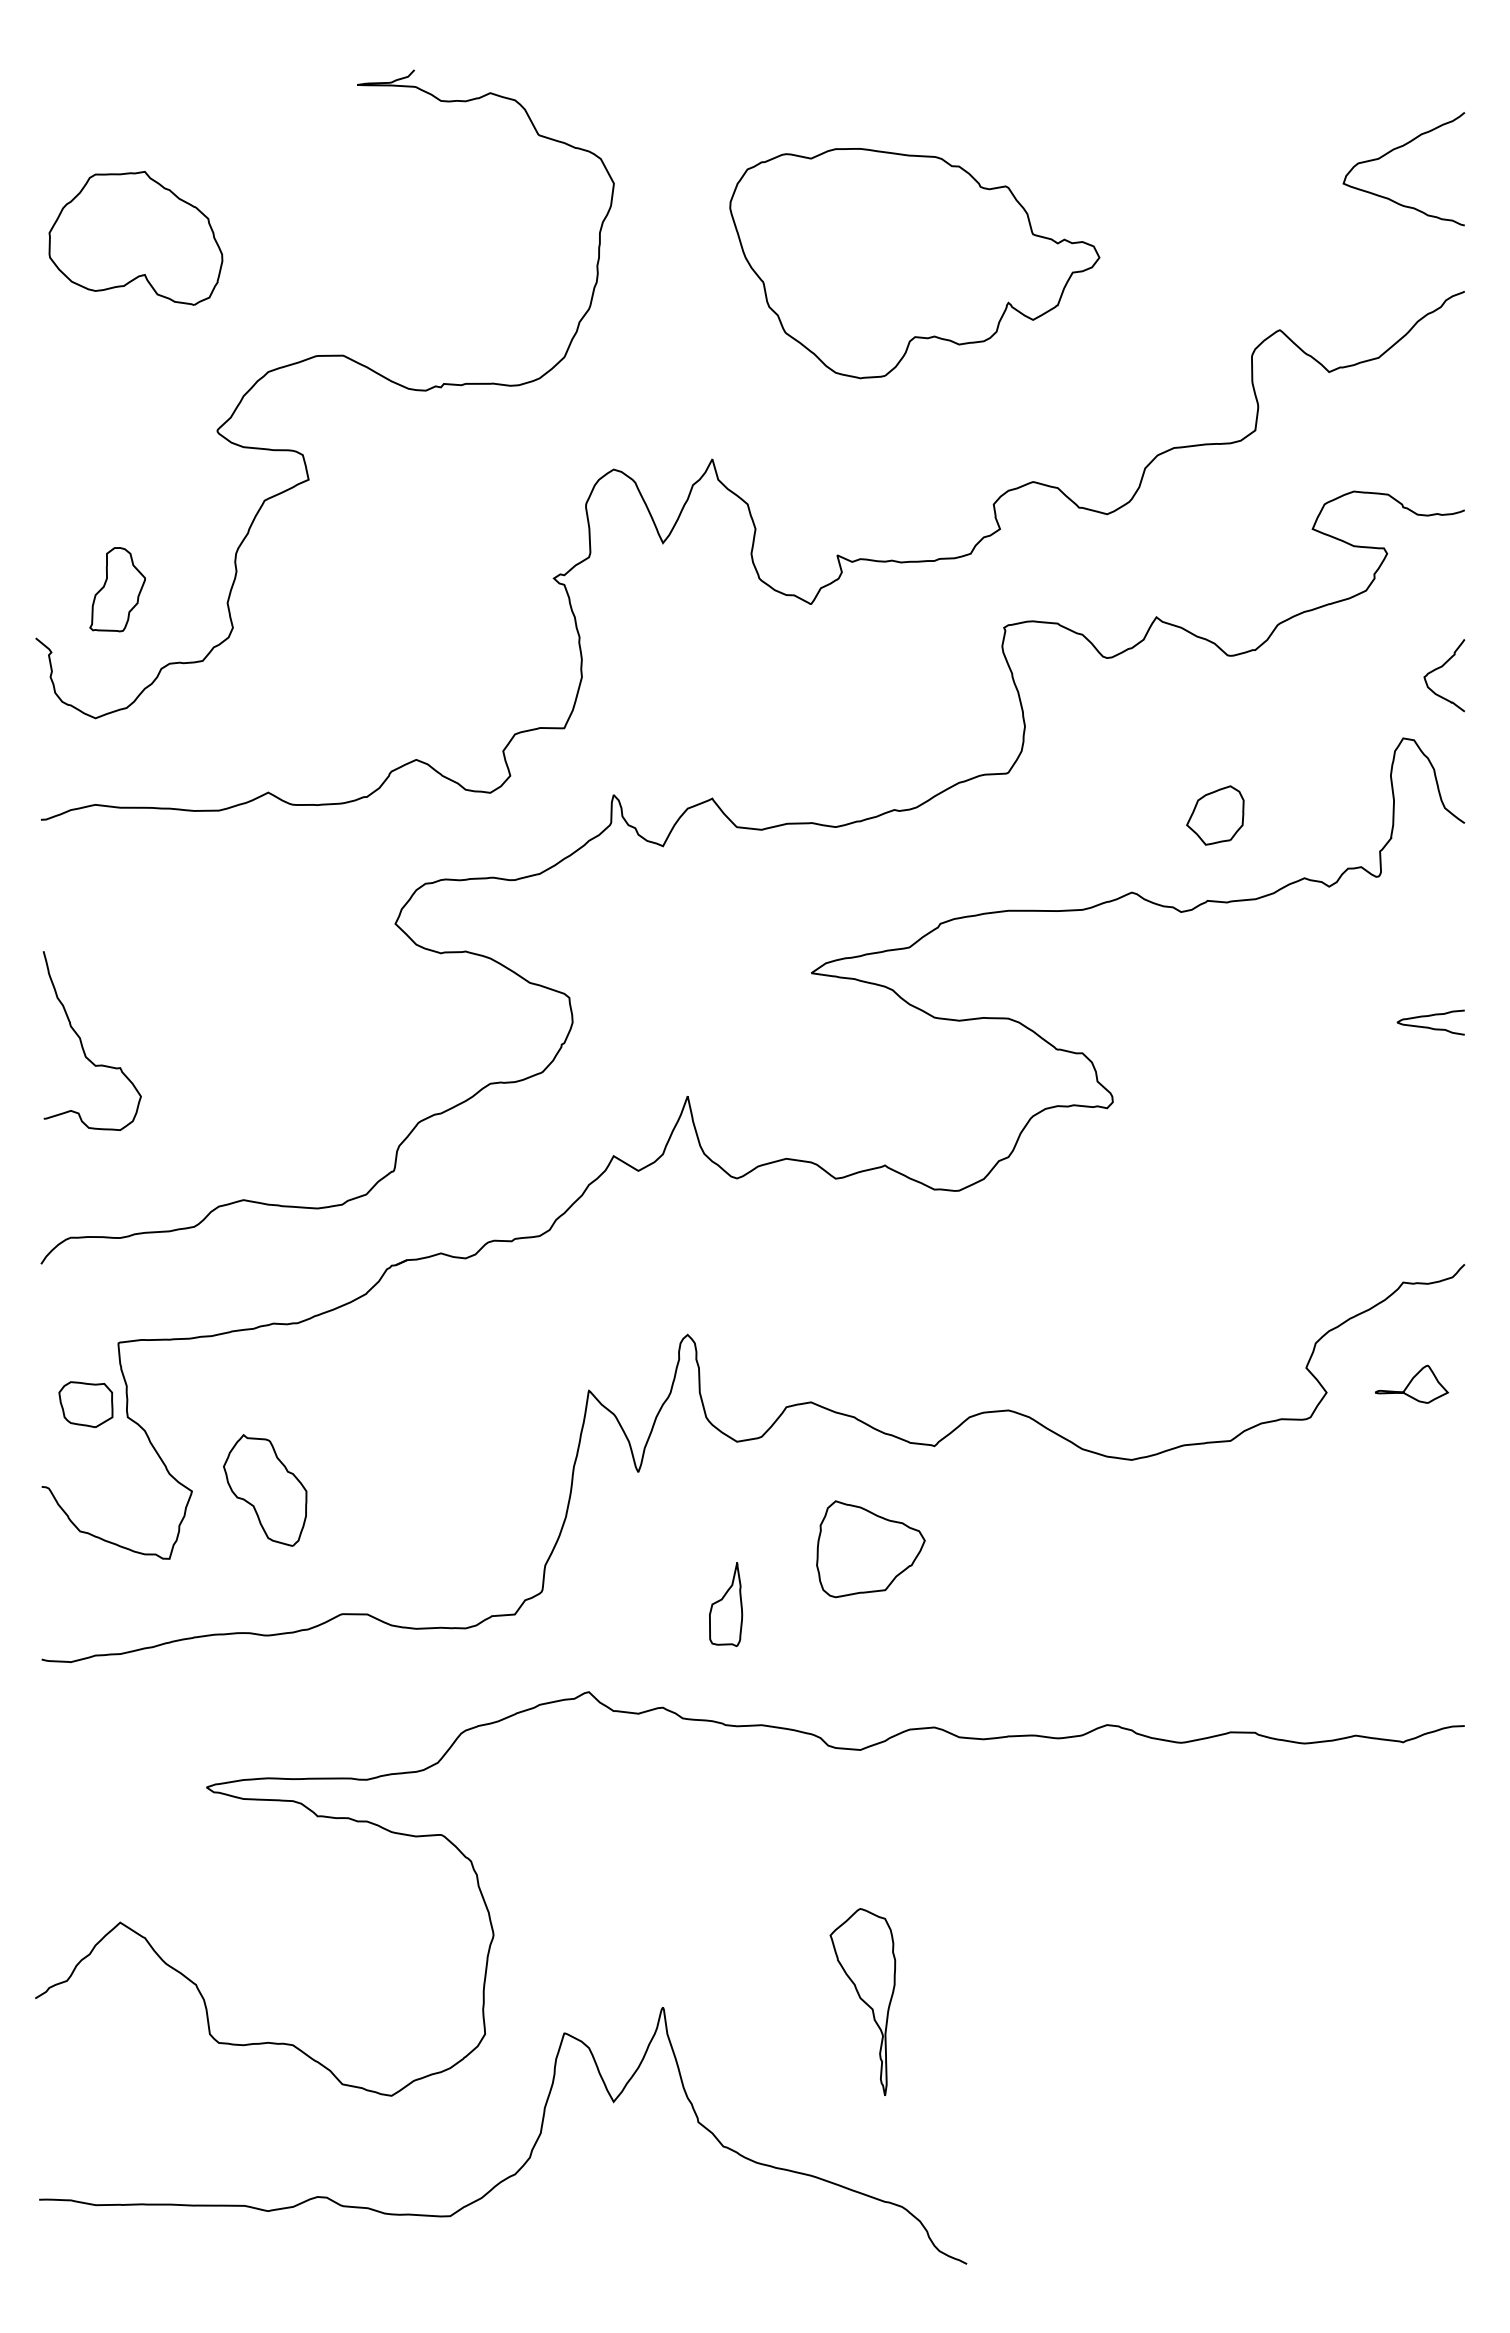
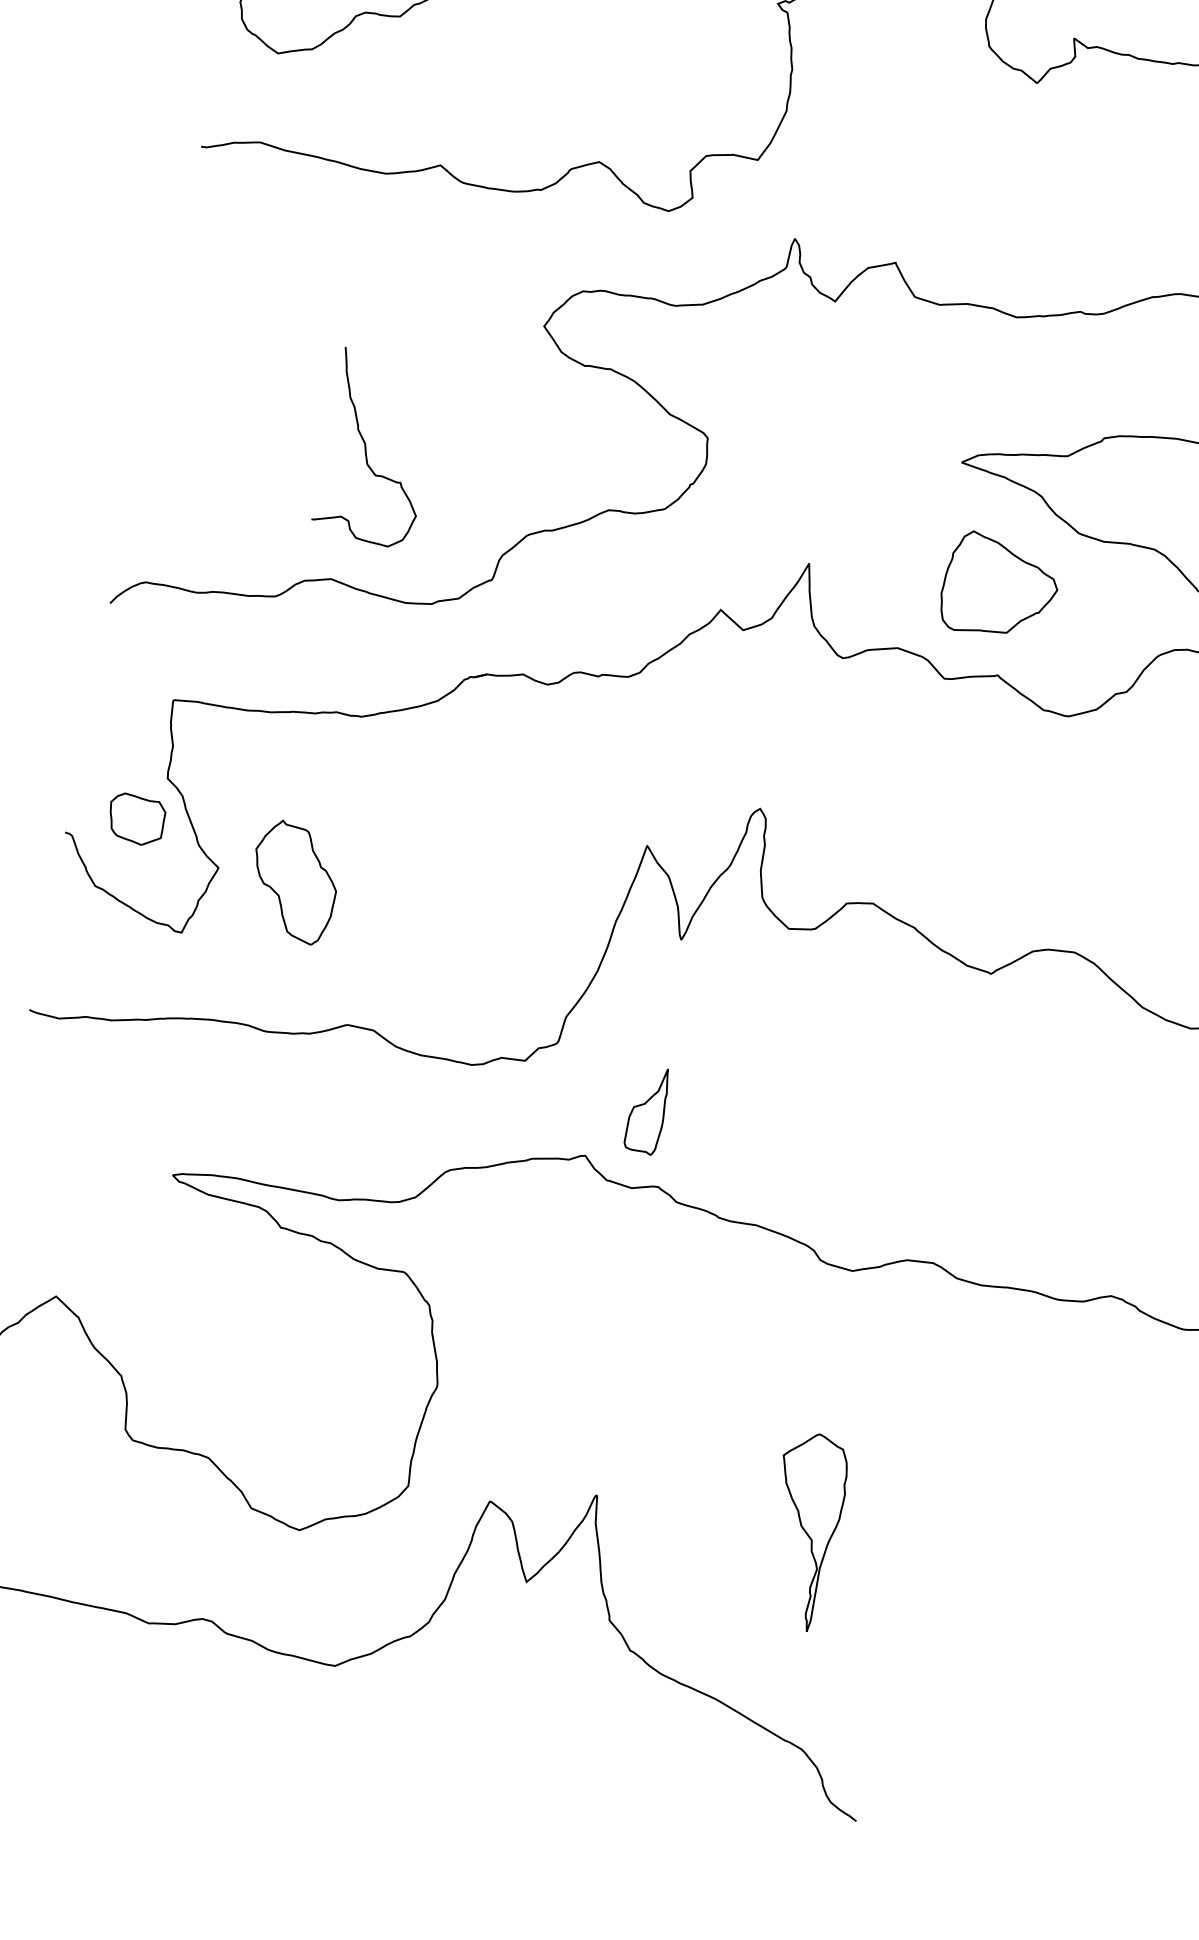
curve: (82, 1042) -> (366, 448), moved
part: (85, 1404) -> (135, 819), moved
part: (870, 1549) -> (999, 588), moved
part: (726, 1604) -> (648, 1110), moved

